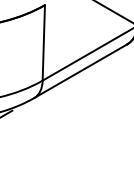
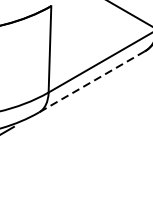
line: (80, 71) -> (91, 82), solid -> dashed

